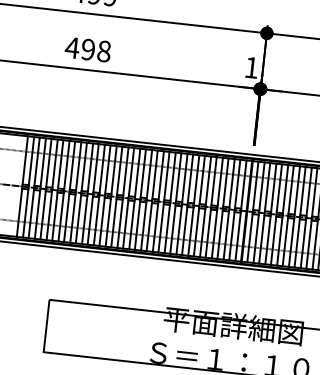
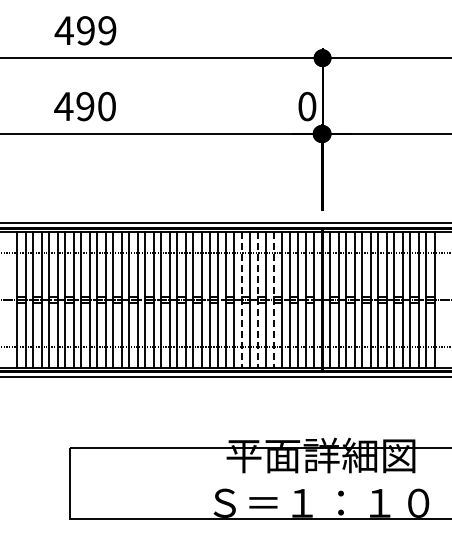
text: (103, 51) -> (106, 106), 498 -> 490
text: (251, 67) -> (307, 106), 1 -> 0
line: (187, 205) -> (241, 300), solid -> dashed
line: (199, 206) -> (257, 300), solid -> dashed
line: (211, 207) -> (273, 300), solid -> dashed

